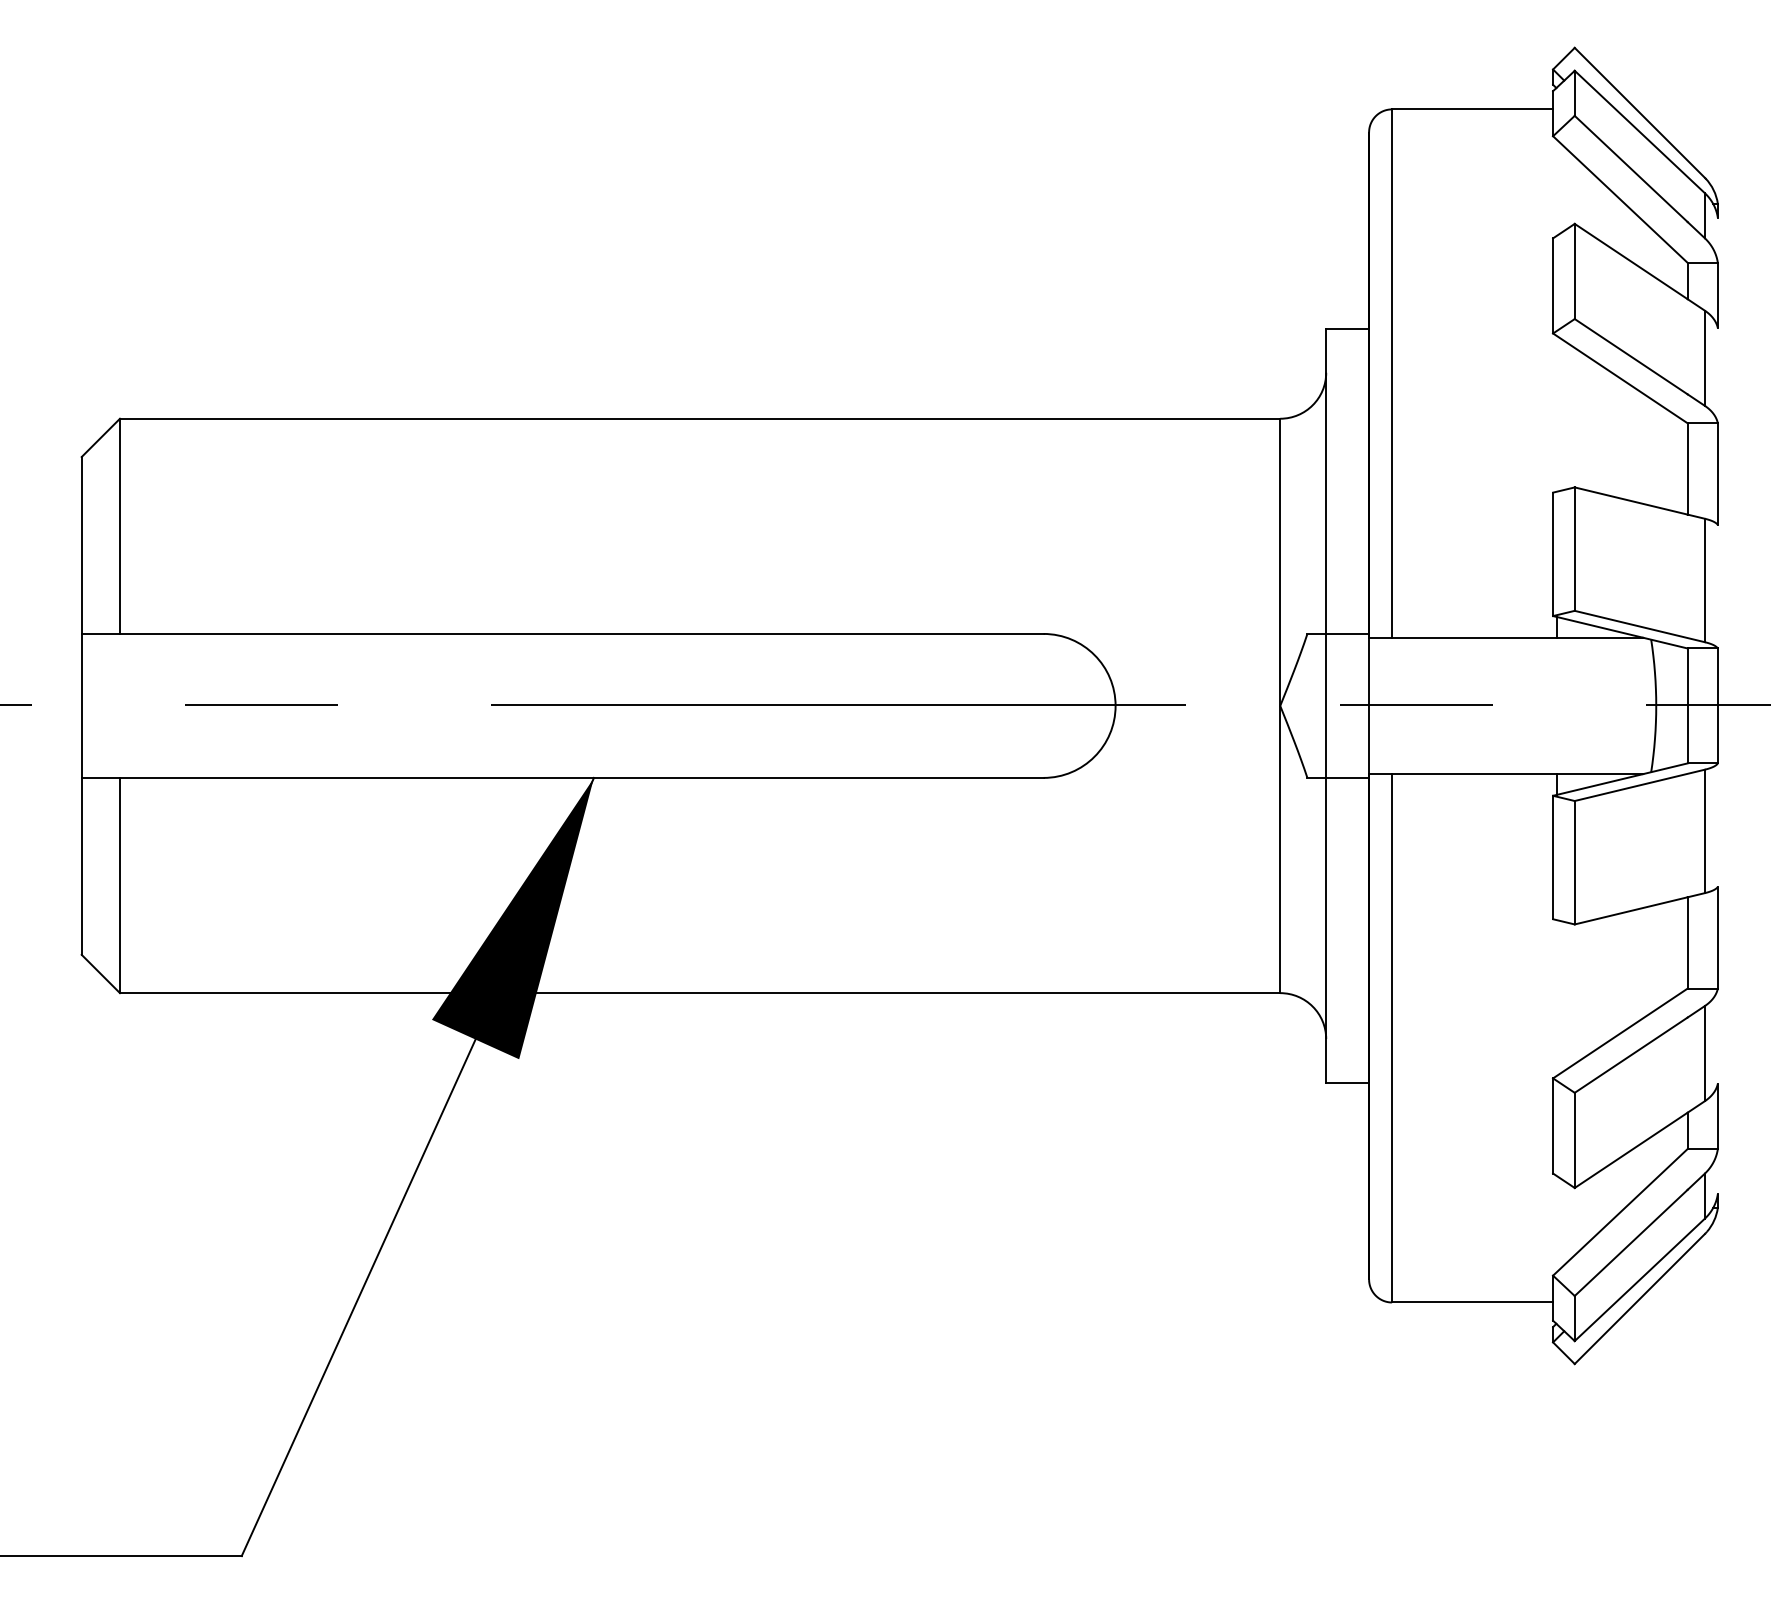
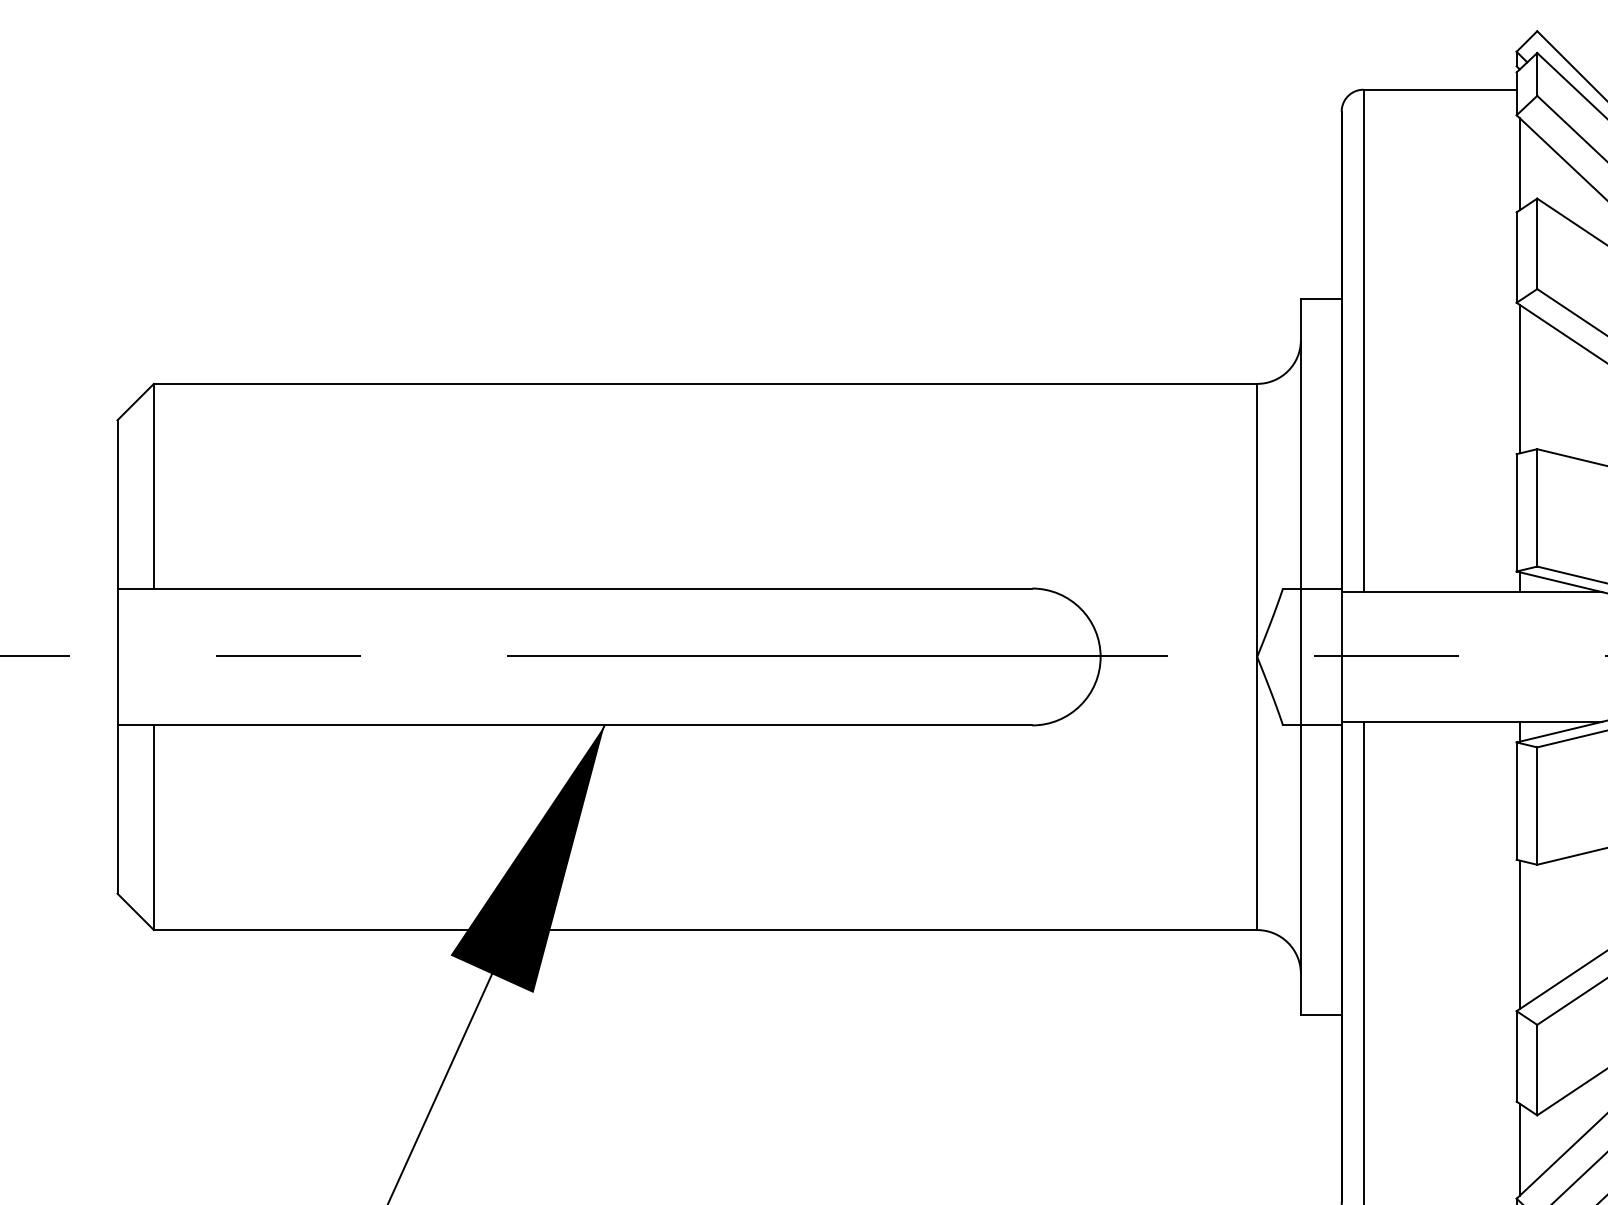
line: (1556, 187) -> (1519, 164), added
line: (1556, 413) -> (1519, 378), added
line: (1556, 998) -> (1519, 935), added
line: (1556, 1223) -> (1519, 1149), added

